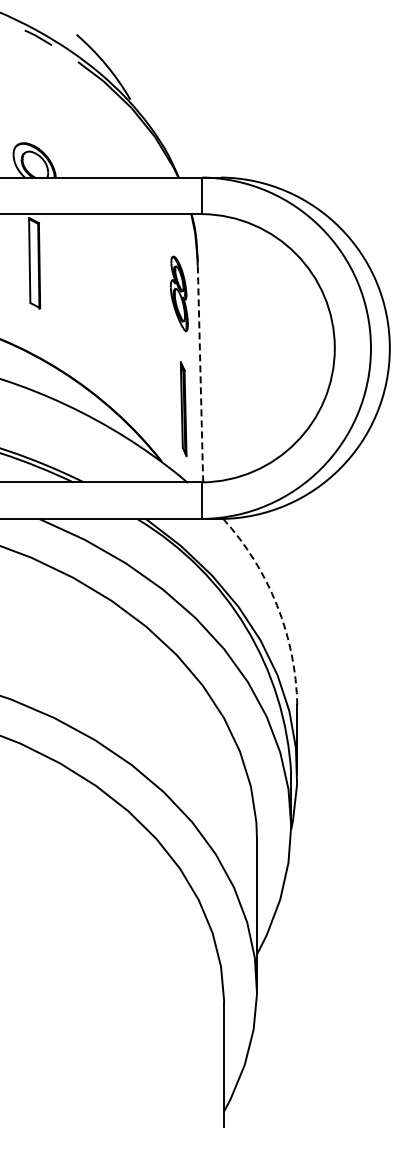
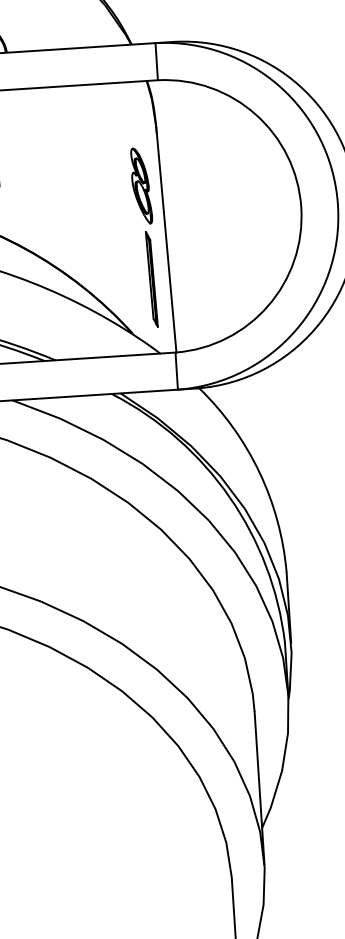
part: (178, 293) -> (140, 185), moved
line: (200, 370) -> (166, 239), dashed -> solid
arc: (277, 605) -> (259, 472), dashed -> solid

